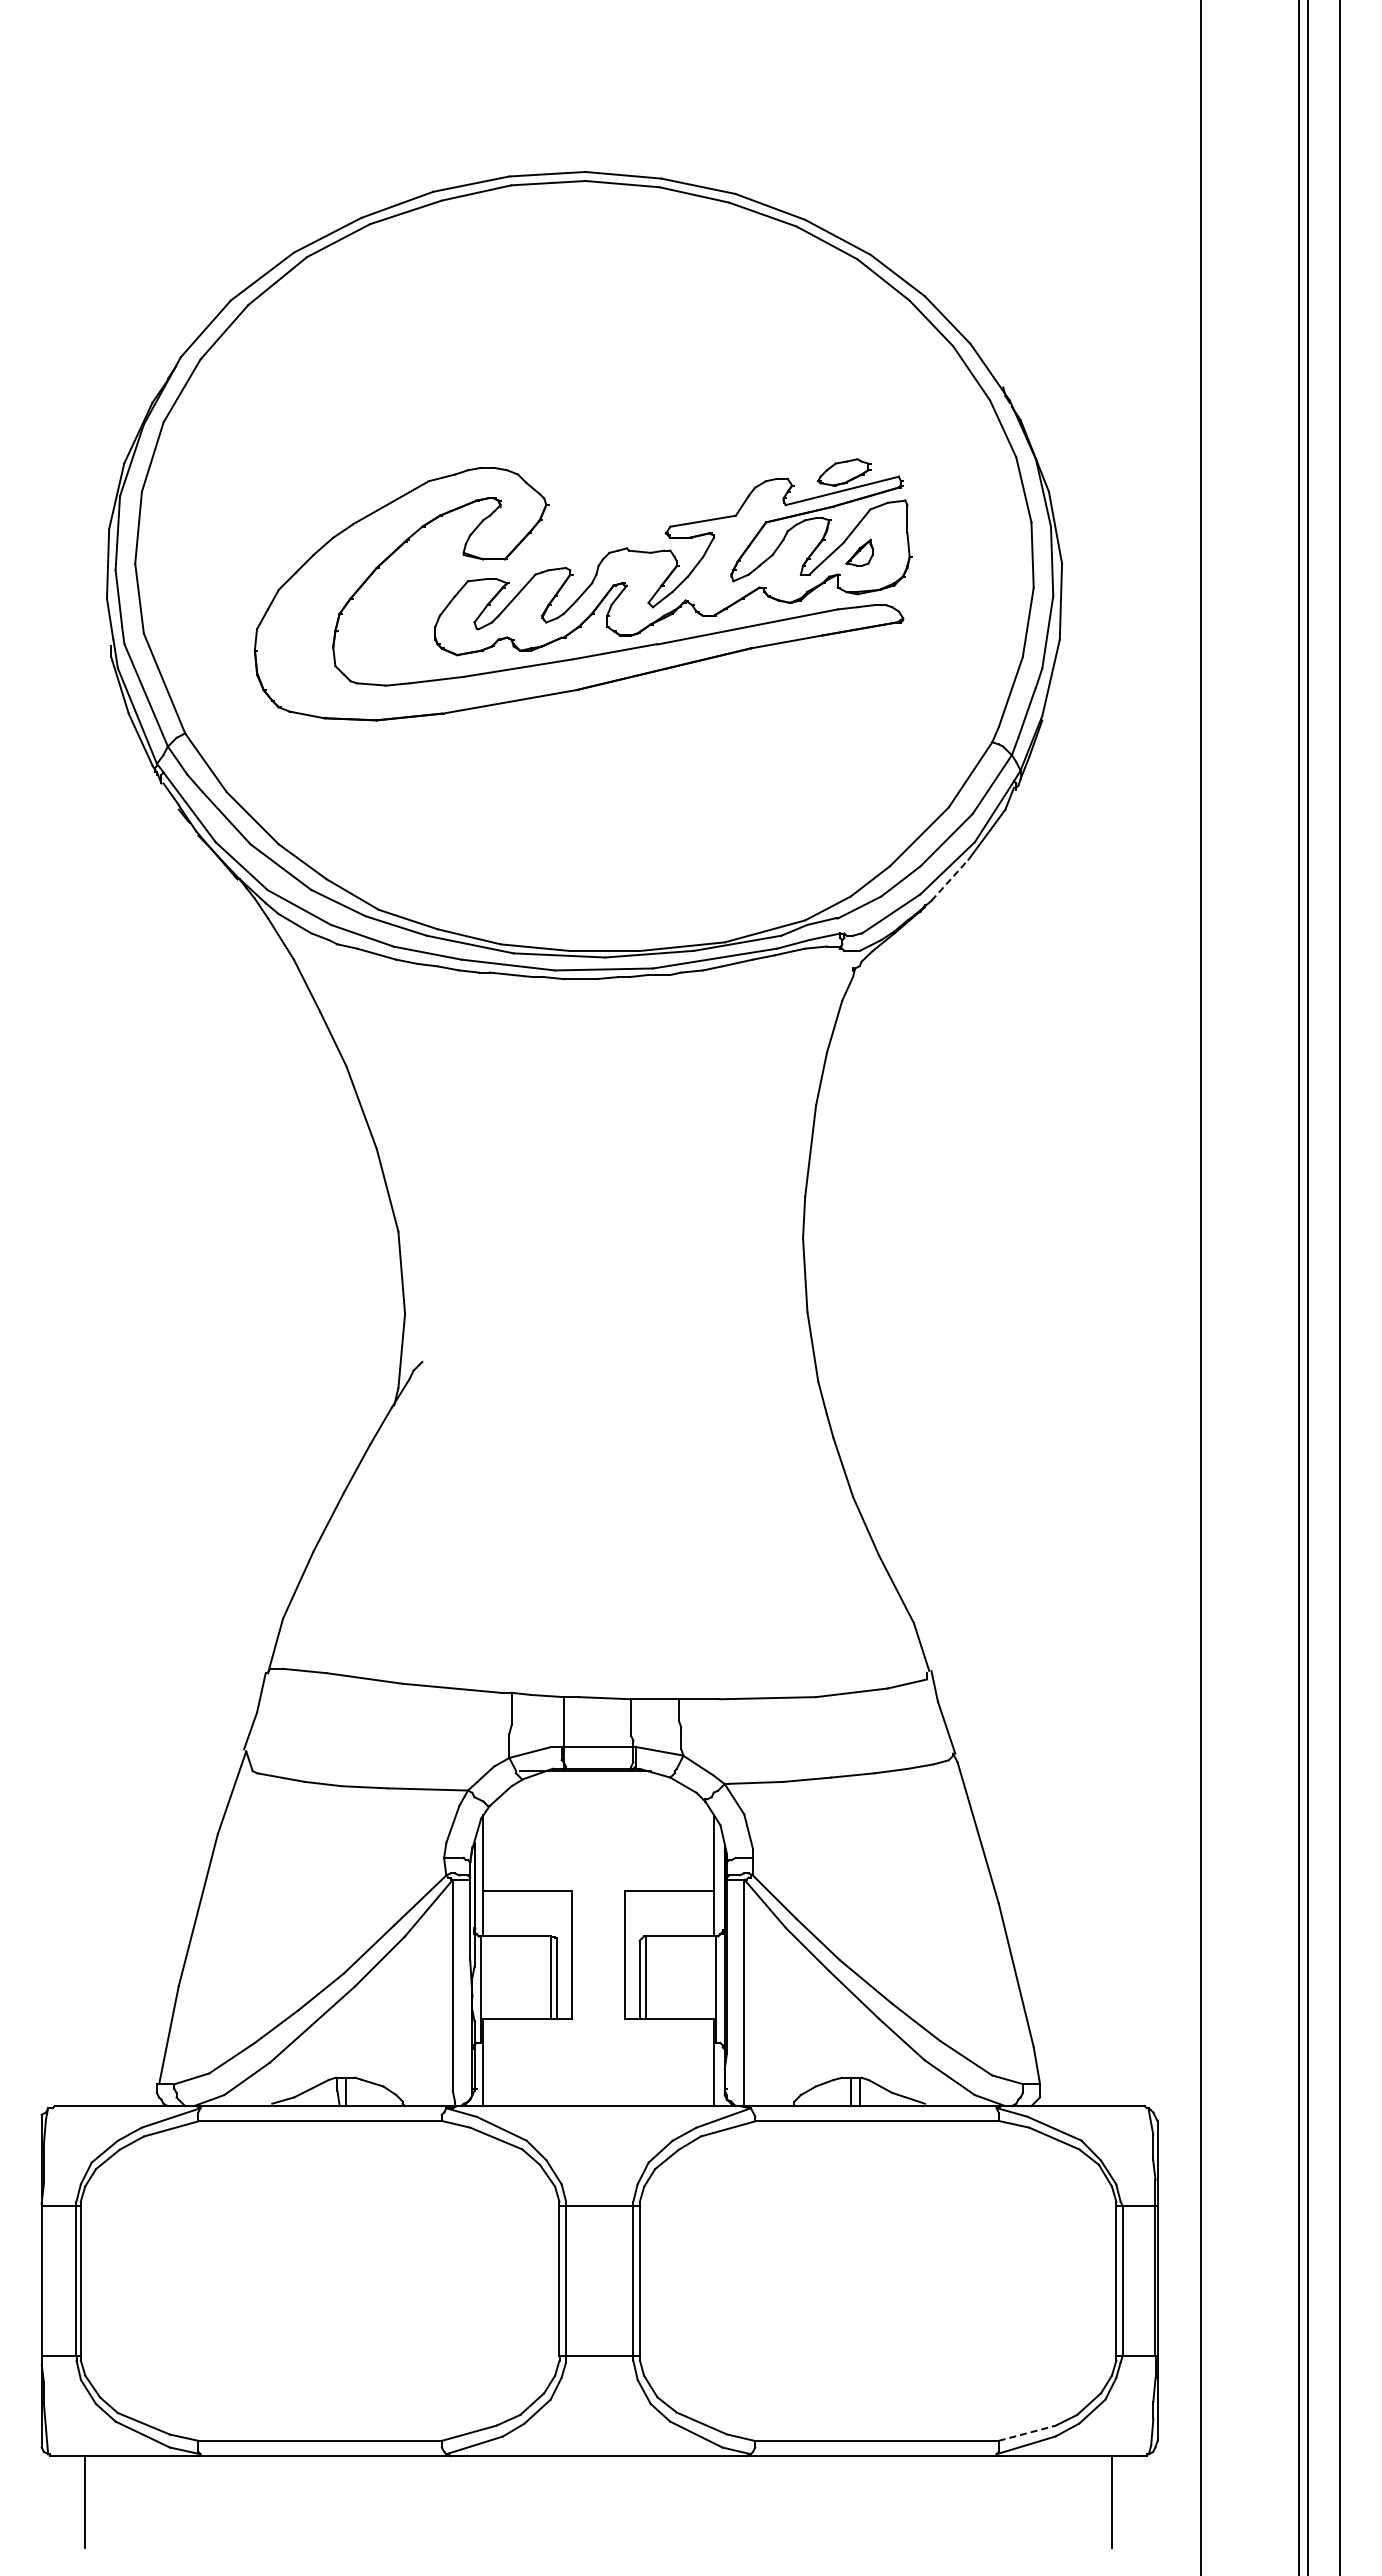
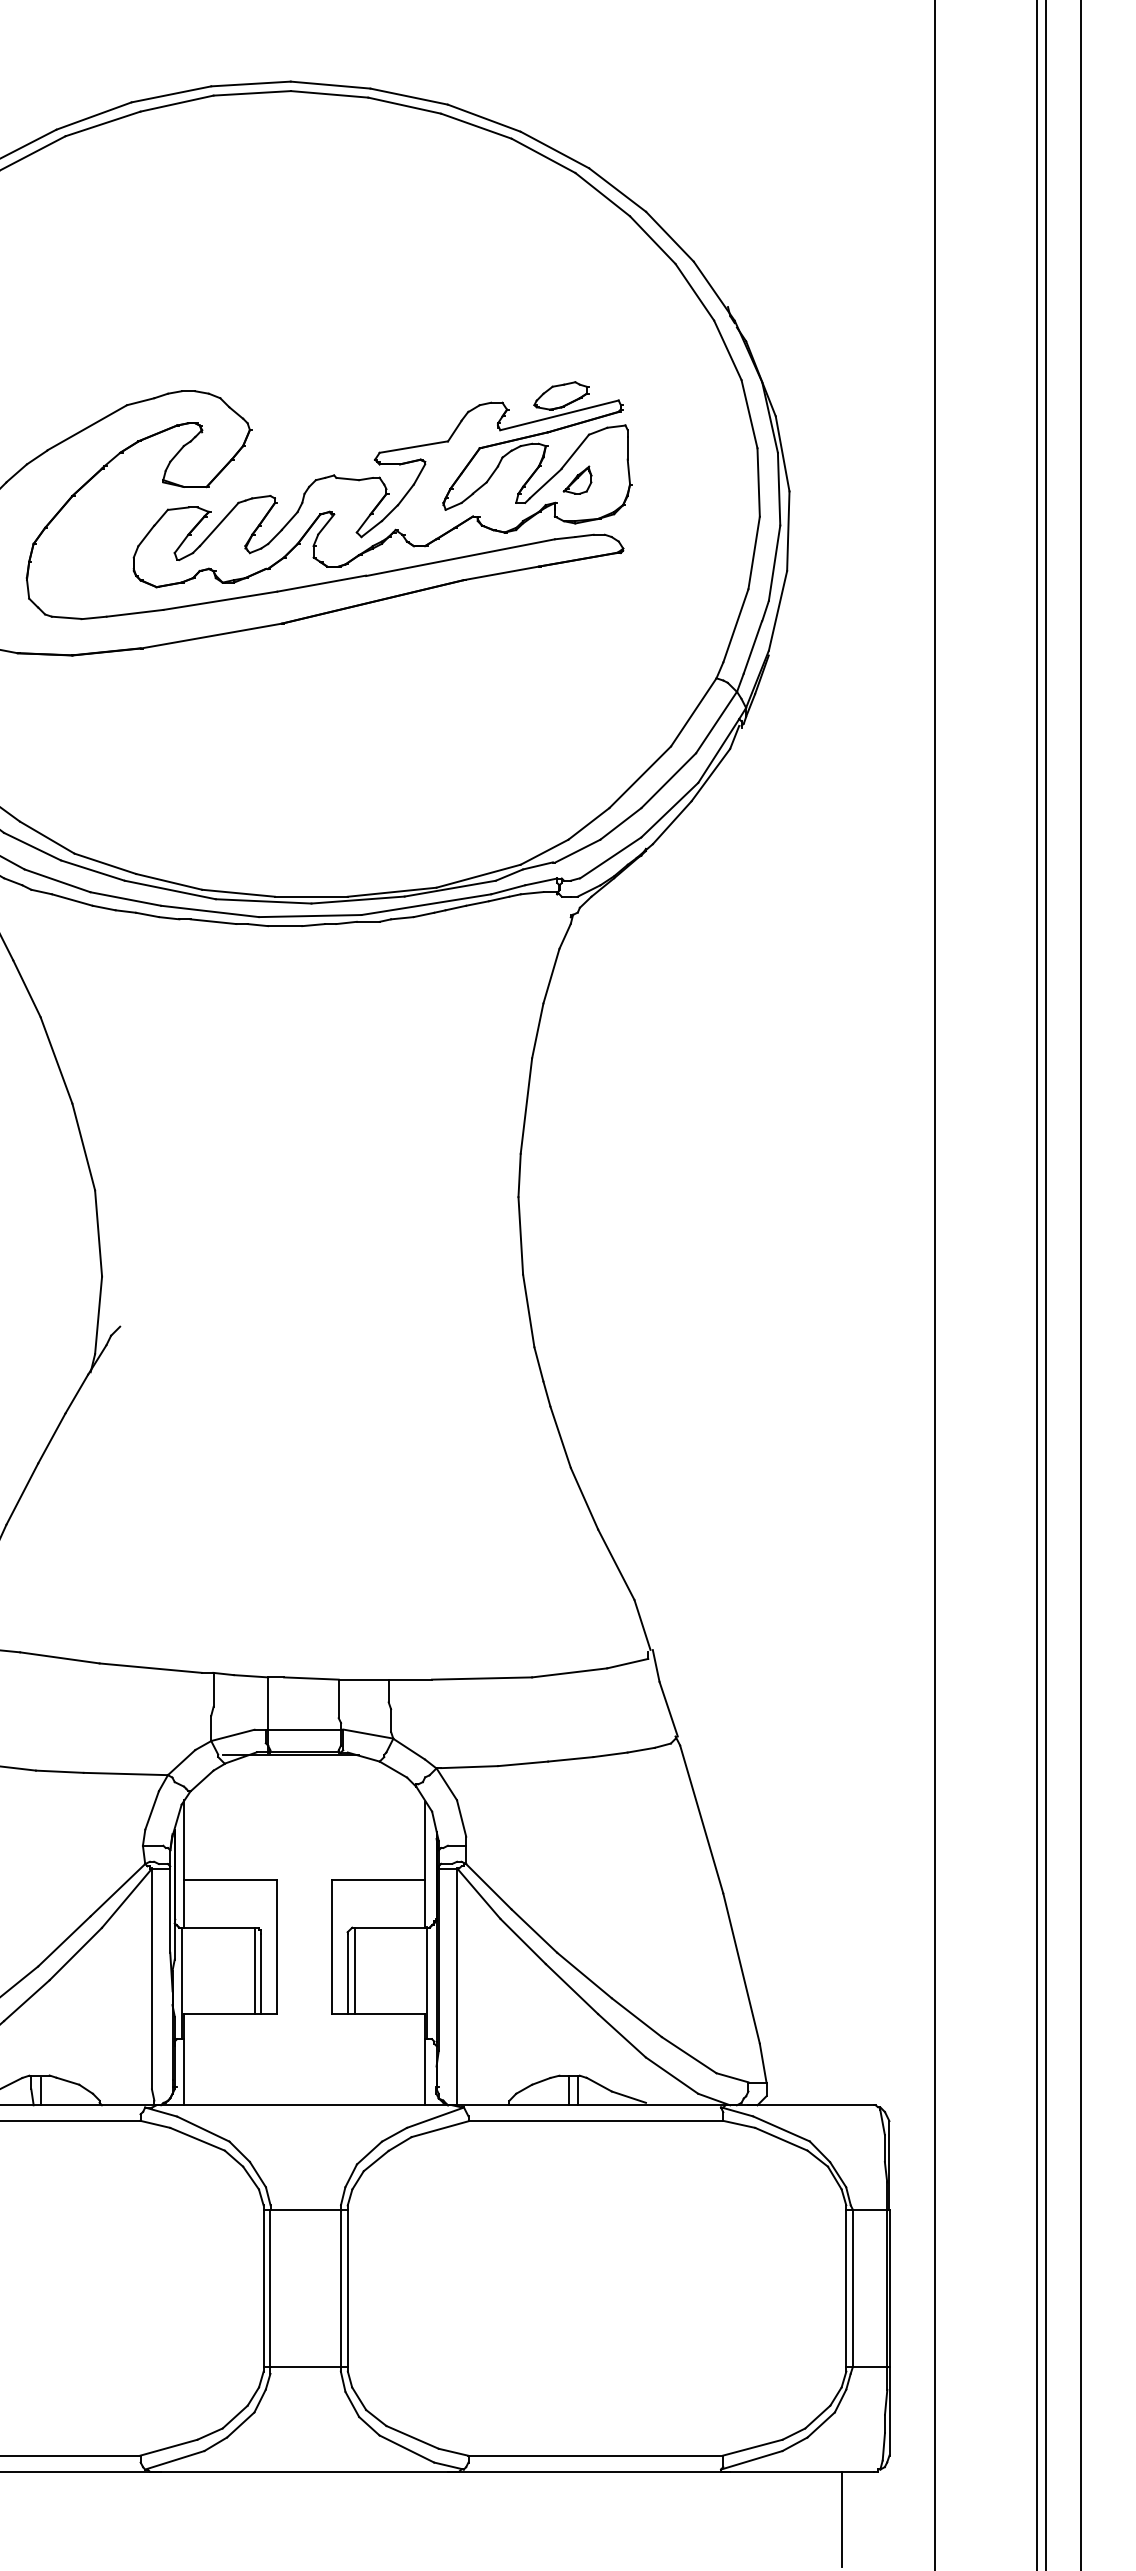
line: (949, 880) -> (671, 822), dashed -> solid
line: (1027, 2433) -> (753, 2447), dashed -> solid

